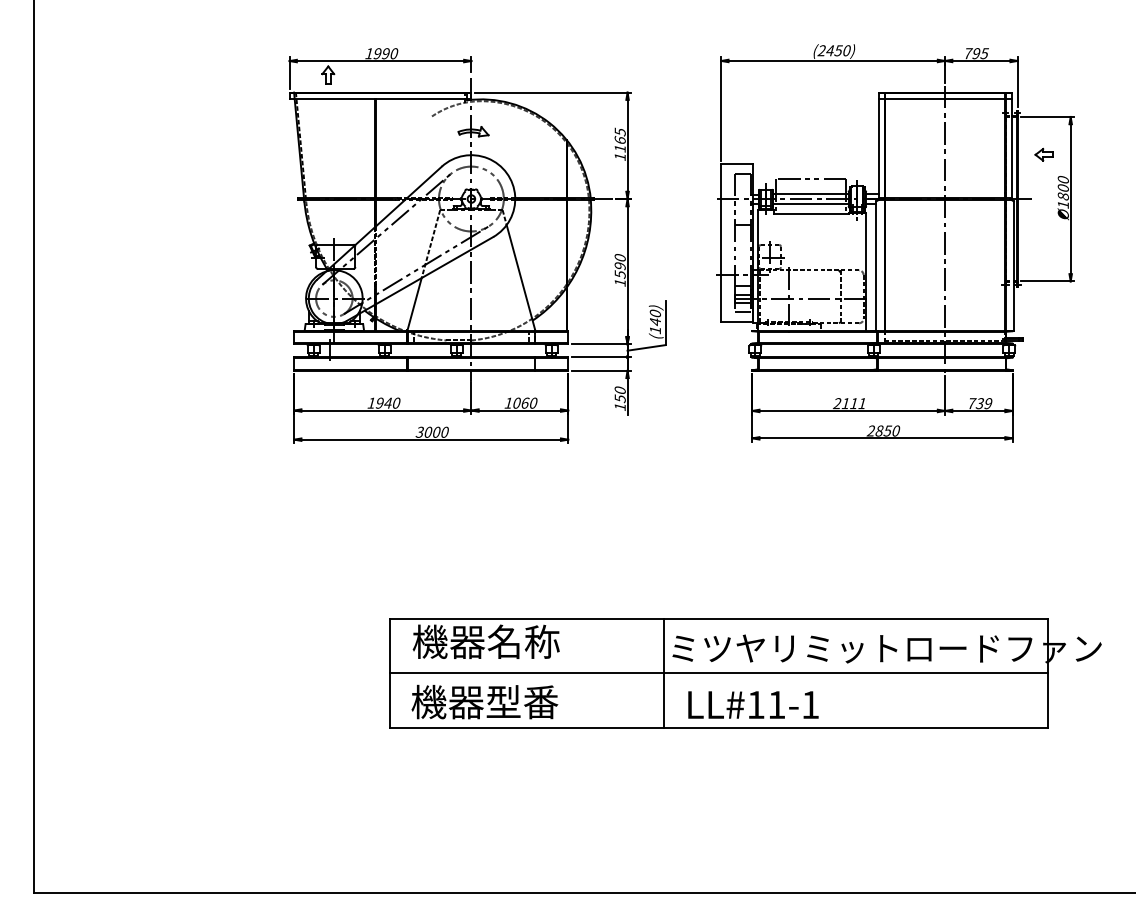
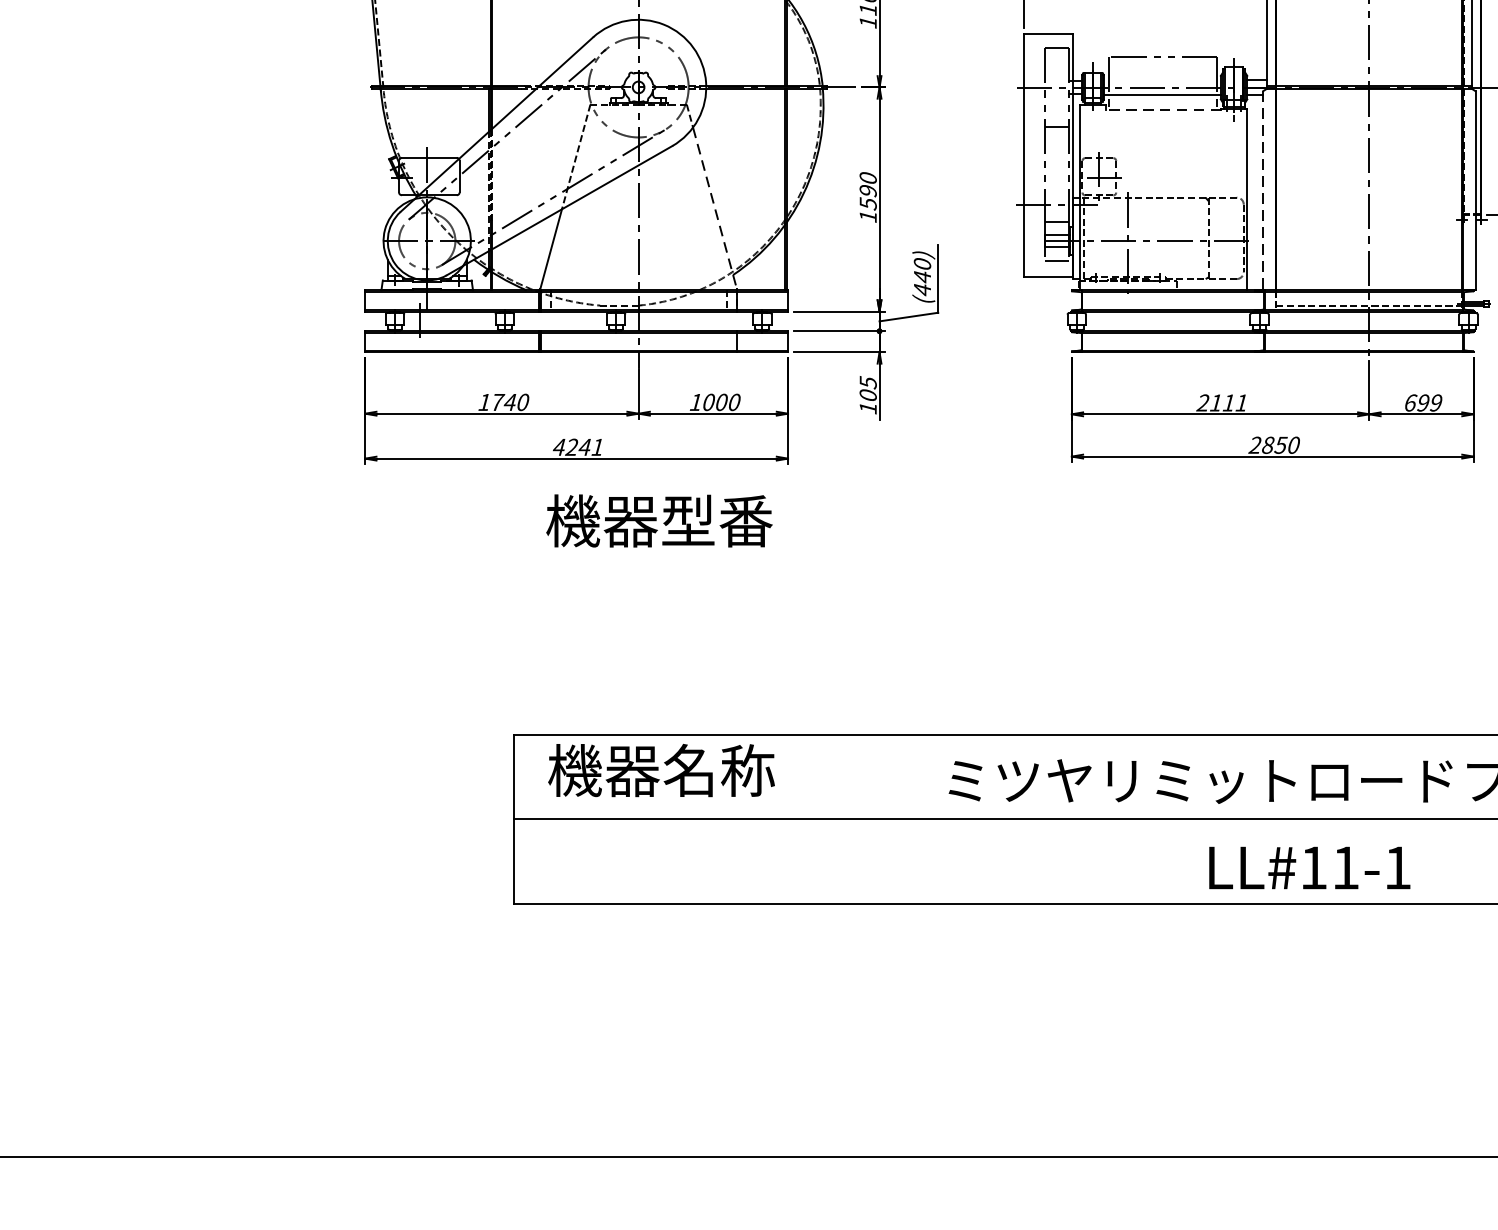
line: (810, 194) -> (1161, 80), removed
line: (811, 213) -> (1163, 109), solid -> dashed
line: (876, 266) -> (1263, 191), solid -> dashed
line: (521, 277) -> (715, 208), solid -> dashed
text: (655, 330) -> (922, 290), (140) -> (440)
text: (619, 394) -> (867, 388), 150 -> 105
text: (379, 402) -> (496, 401), 1940 -> 1740
text: (525, 402) -> (722, 401), 1060 -> 1000
text: (975, 403) -> (1416, 402), 739 -> 699
text: (431, 431) -> (577, 446), 3000 -> 4241
line: (664, 673) -> (936, 819), removed
text: (484, 701) -> (658, 520), moved
text: (753, 704) -> (1309, 867), moved

